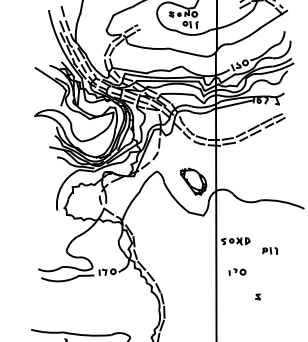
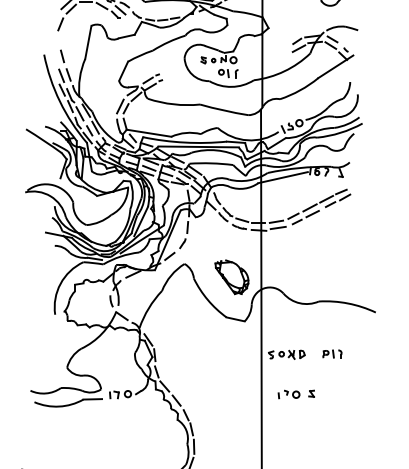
part: (270, 250) -> (332, 353), moved
part: (257, 296) -> (311, 393), moved

